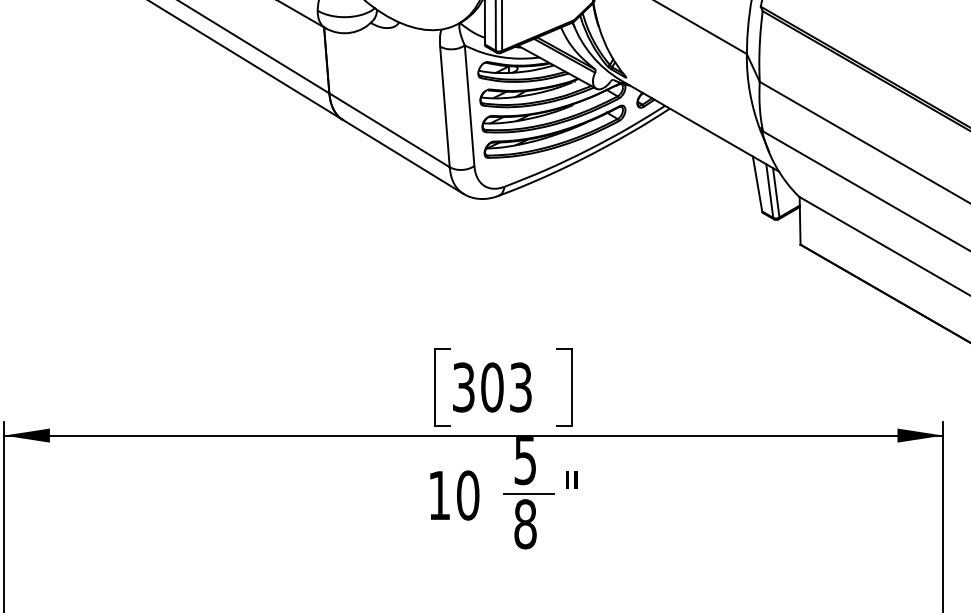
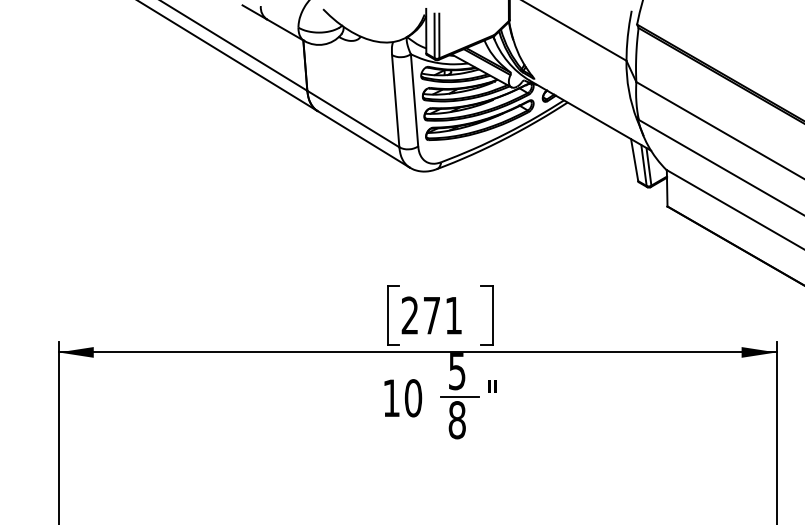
text: (491, 387) -> (431, 315), 303 -> 271

